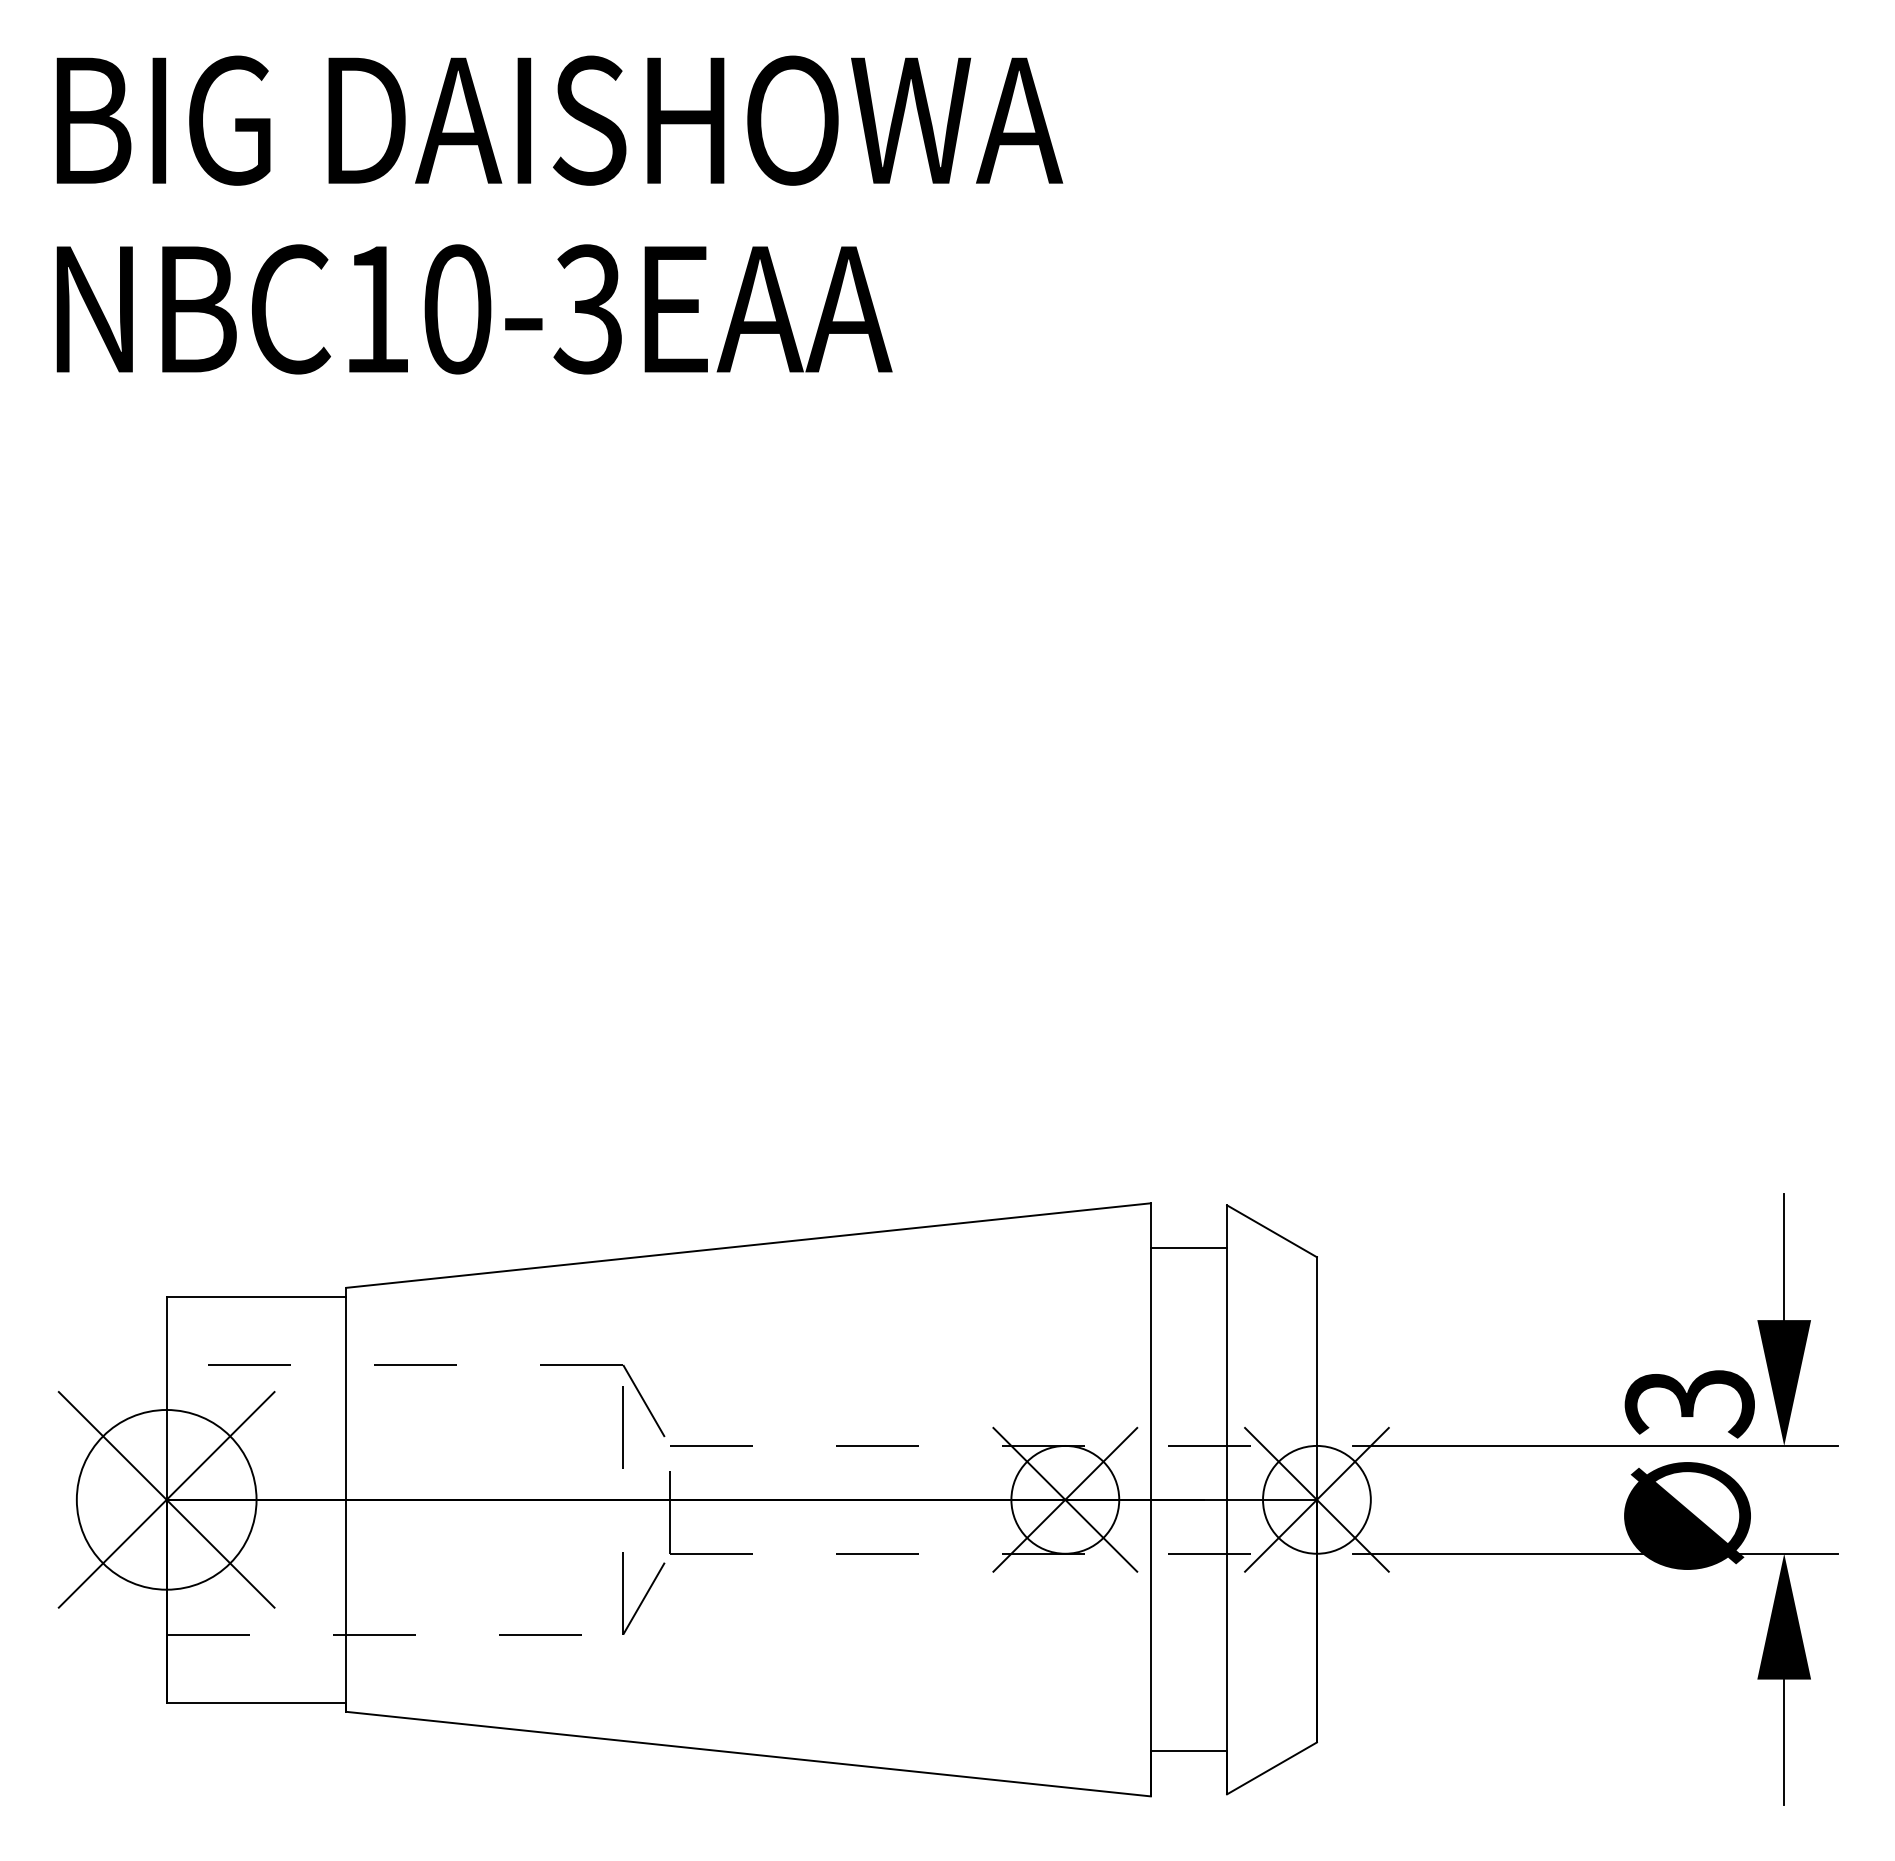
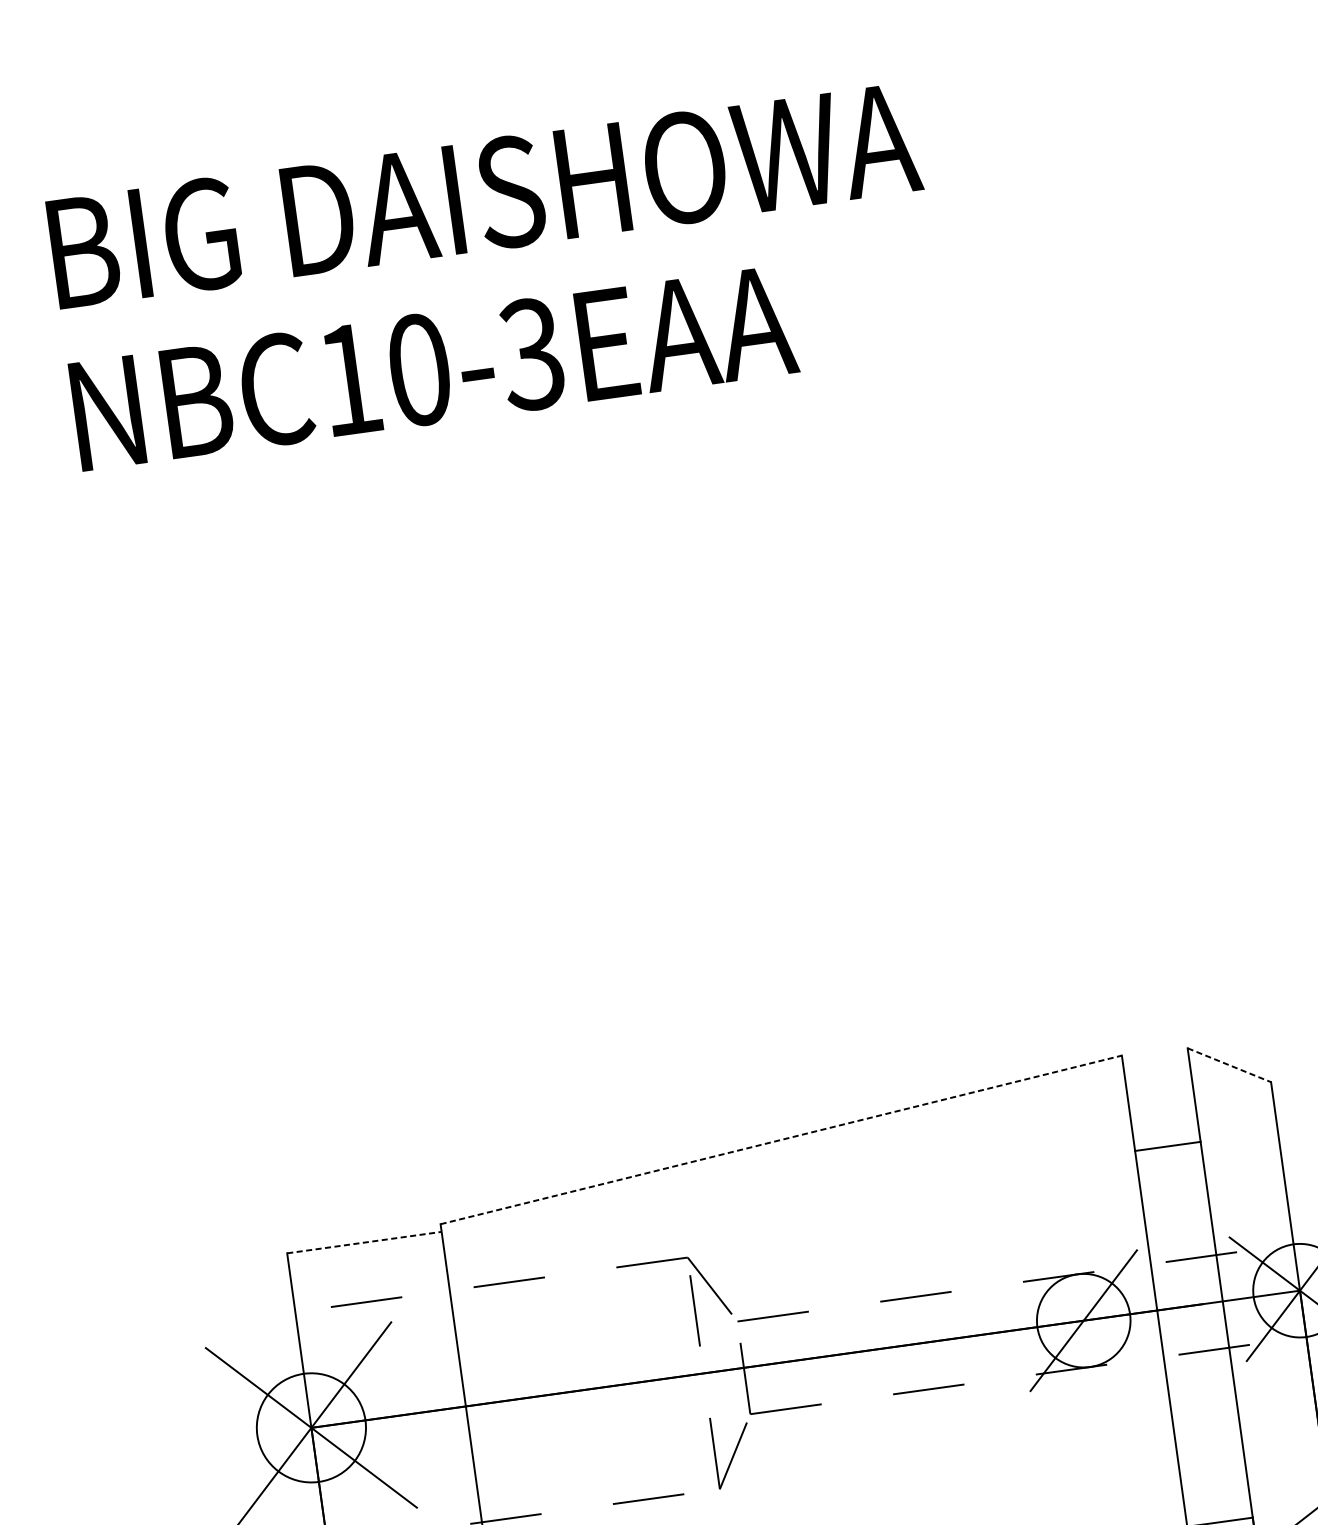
line: (1272, 1231) -> (1229, 1065), solid -> dashed
line: (749, 1245) -> (781, 1139), solid -> dashed
line: (1188, 1248) -> (1167, 1146), moved
line: (256, 1296) -> (364, 1242), solid -> dashed
circle: (166, 1499) -> (311, 1427), size x0.7
line: (1065, 1499) -> (1083, 1320), removed

